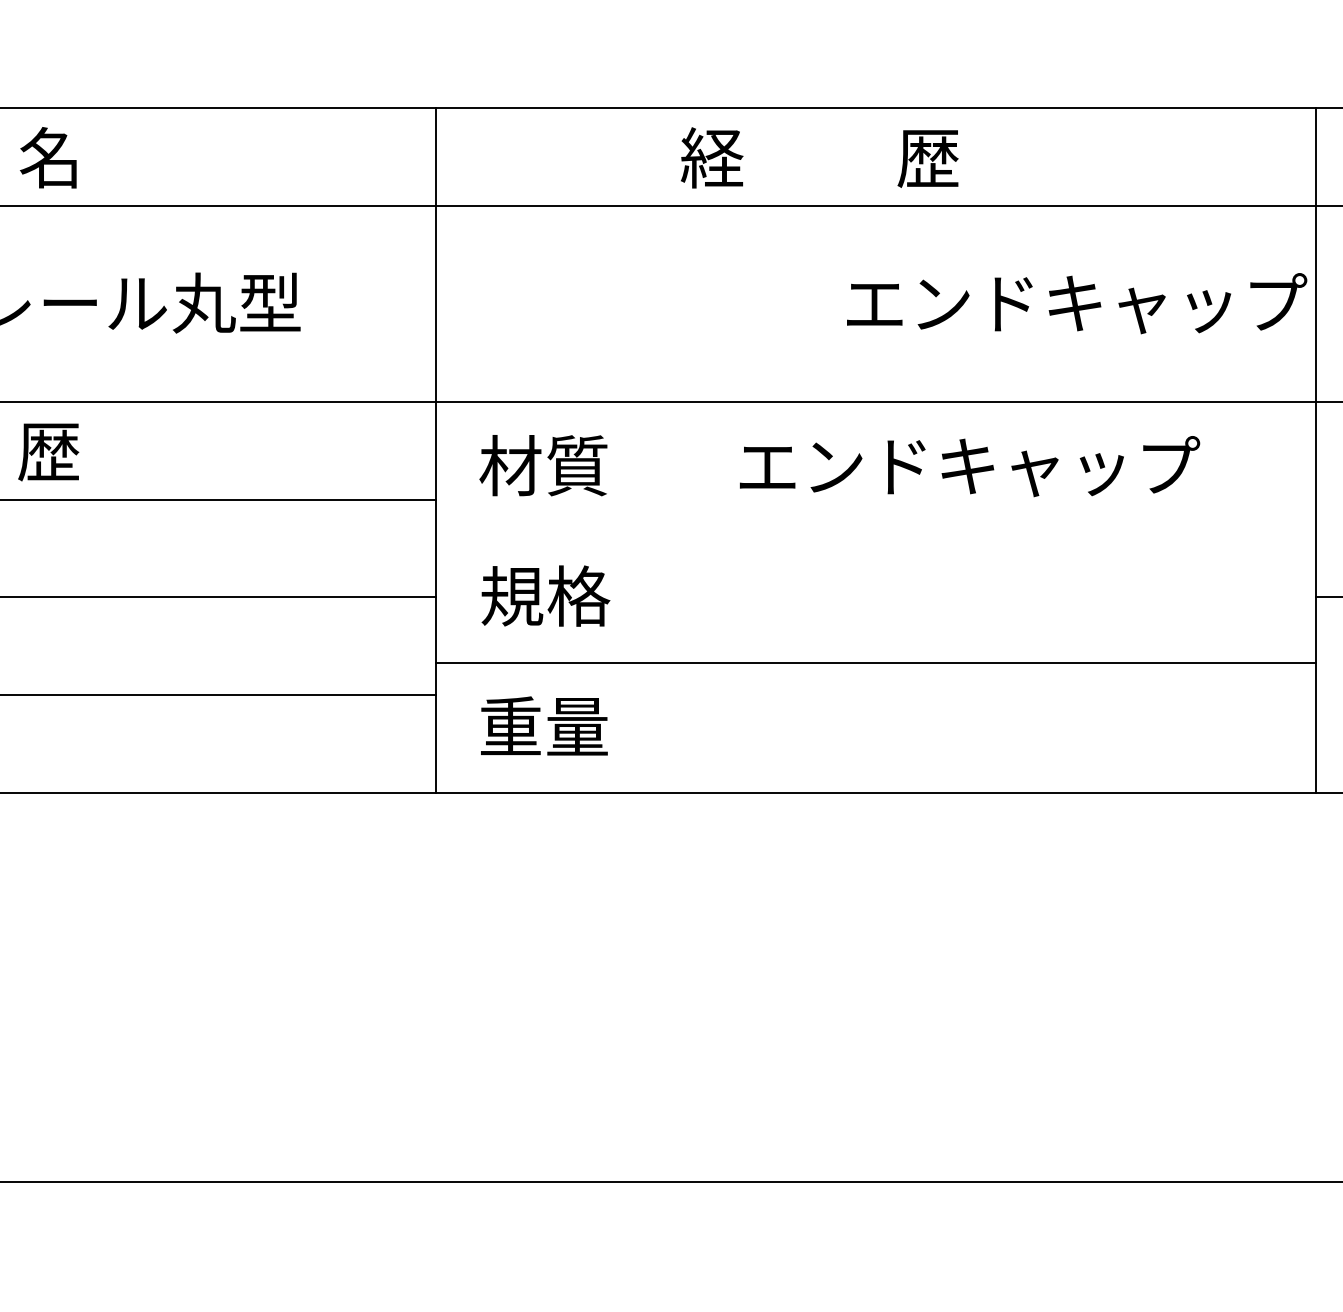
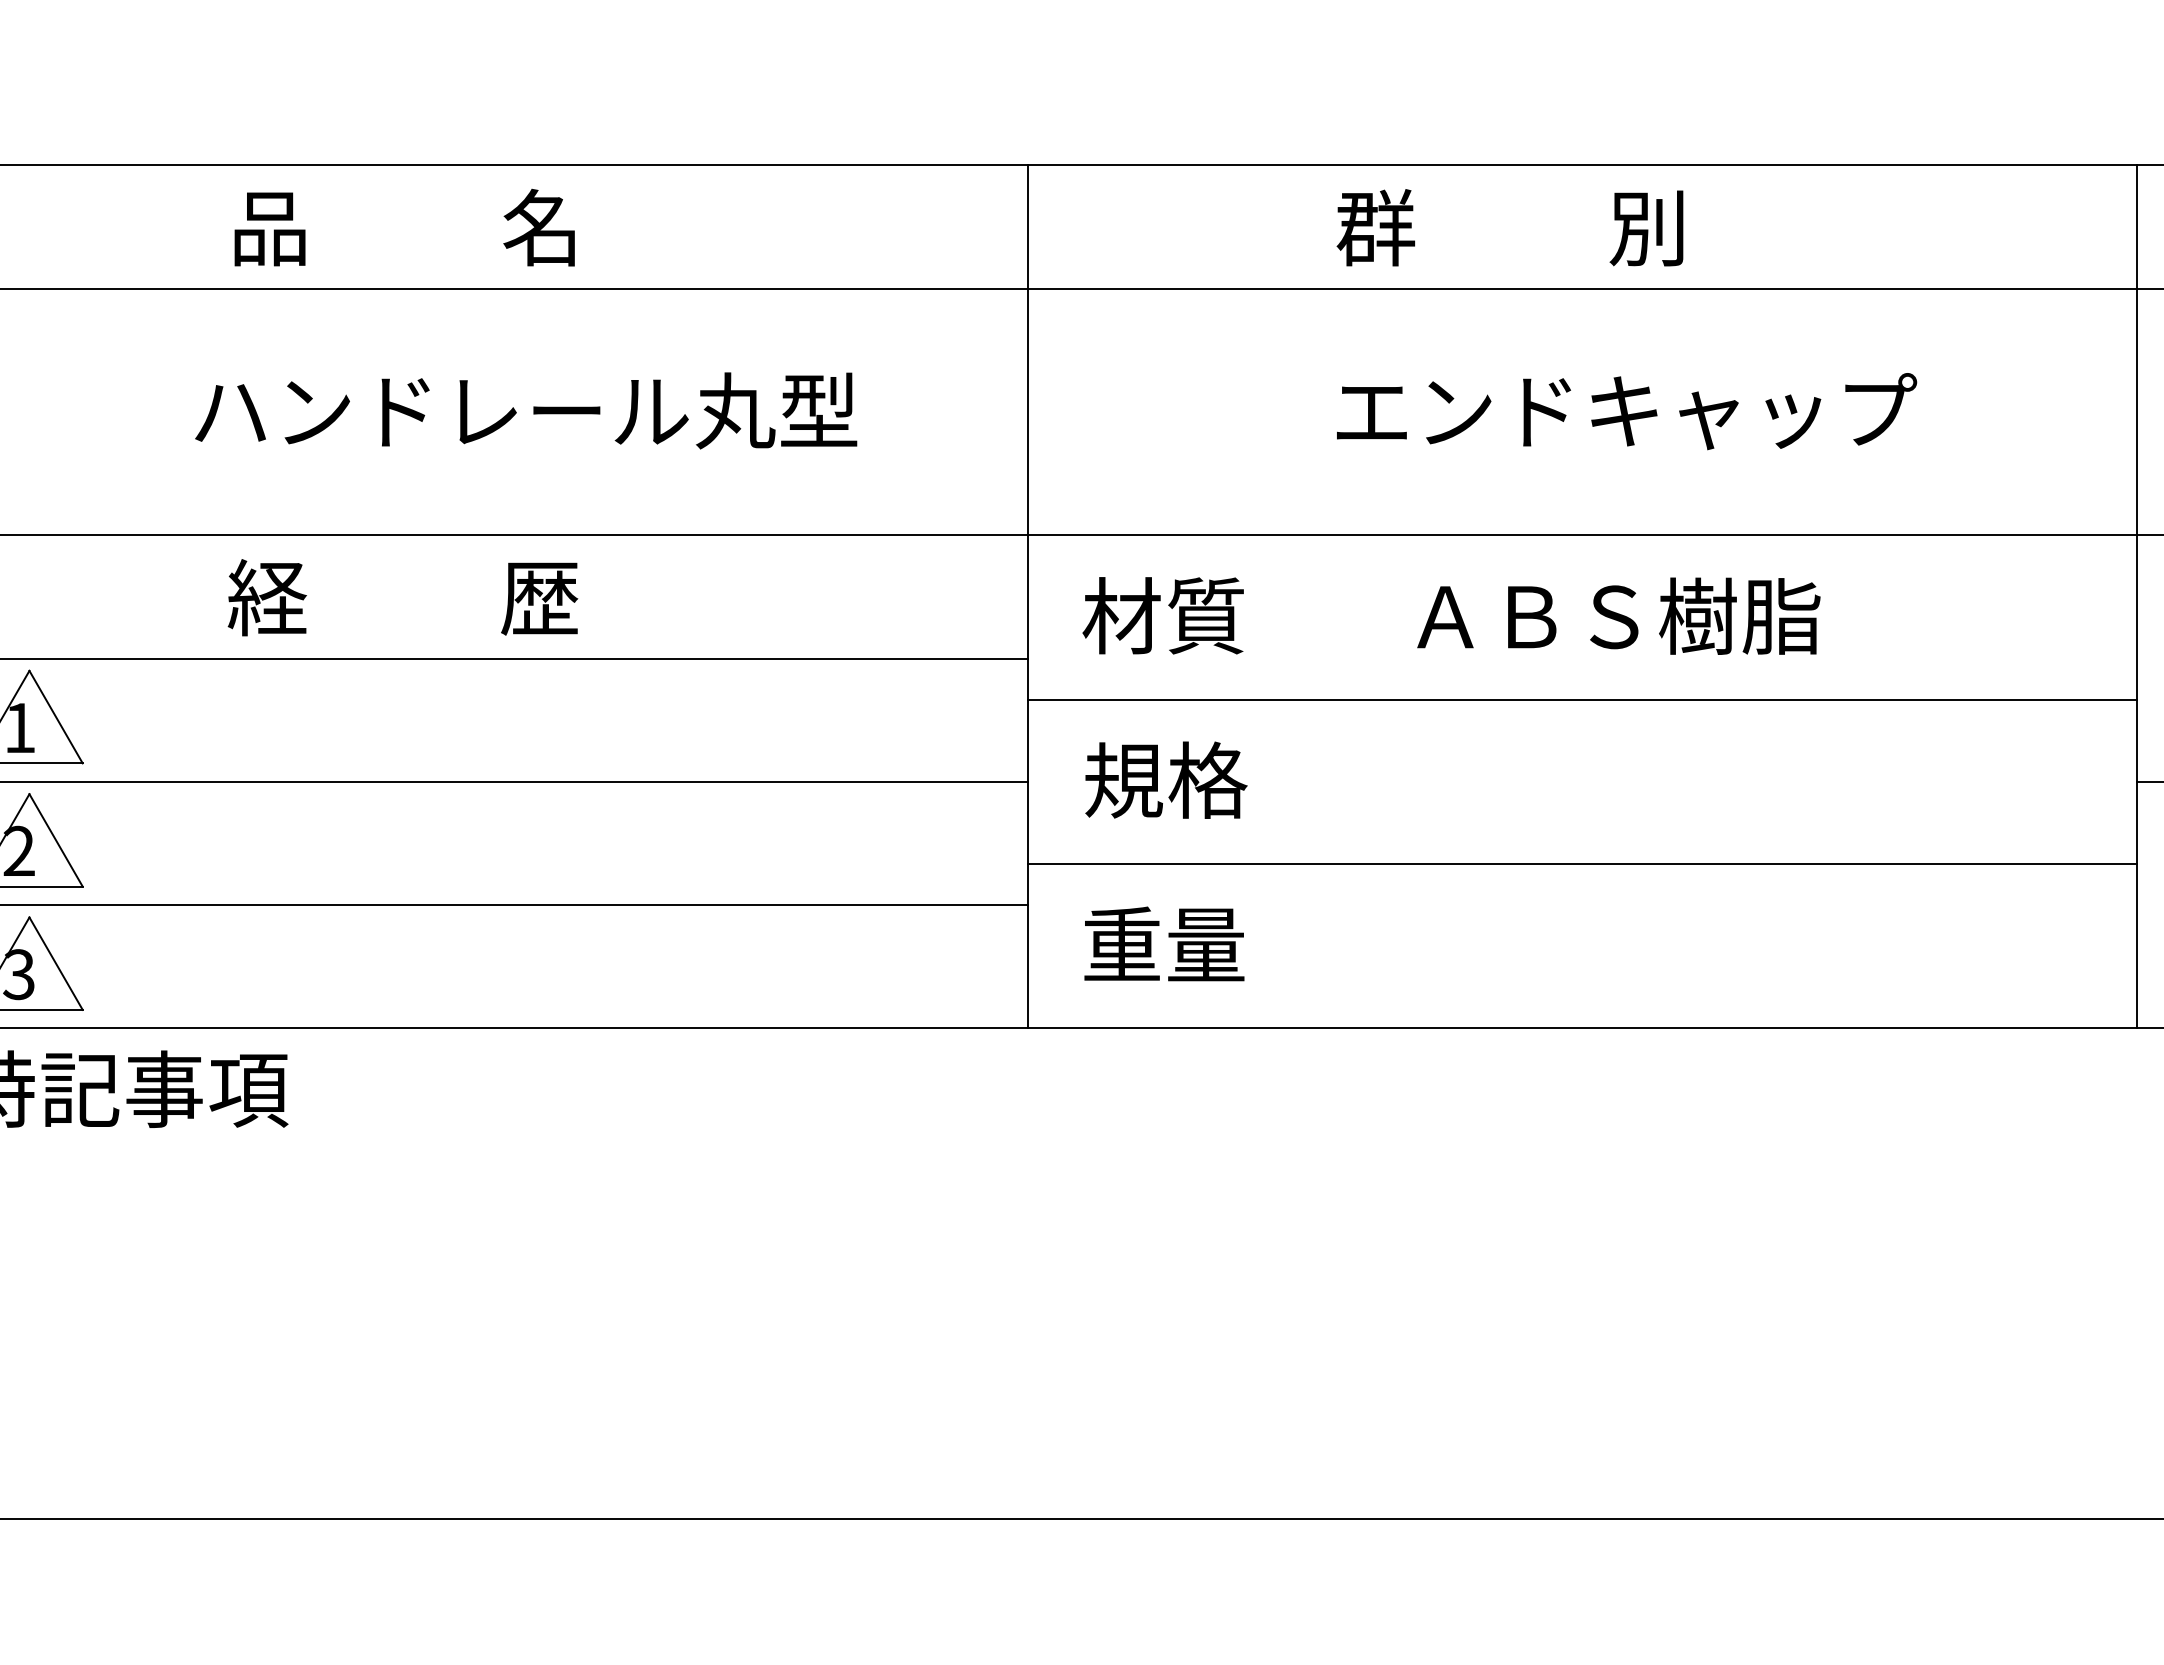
text: (819, 157) -> (1511, 227), 経          歴 -> 群          別
text: (1077, 303) -> (1627, 411), moved
text: (969, 466) -> (1700, 616), エンドキャップ -> ＡＢＳ樹脂
line: (876, 532) -> (1582, 699), added

